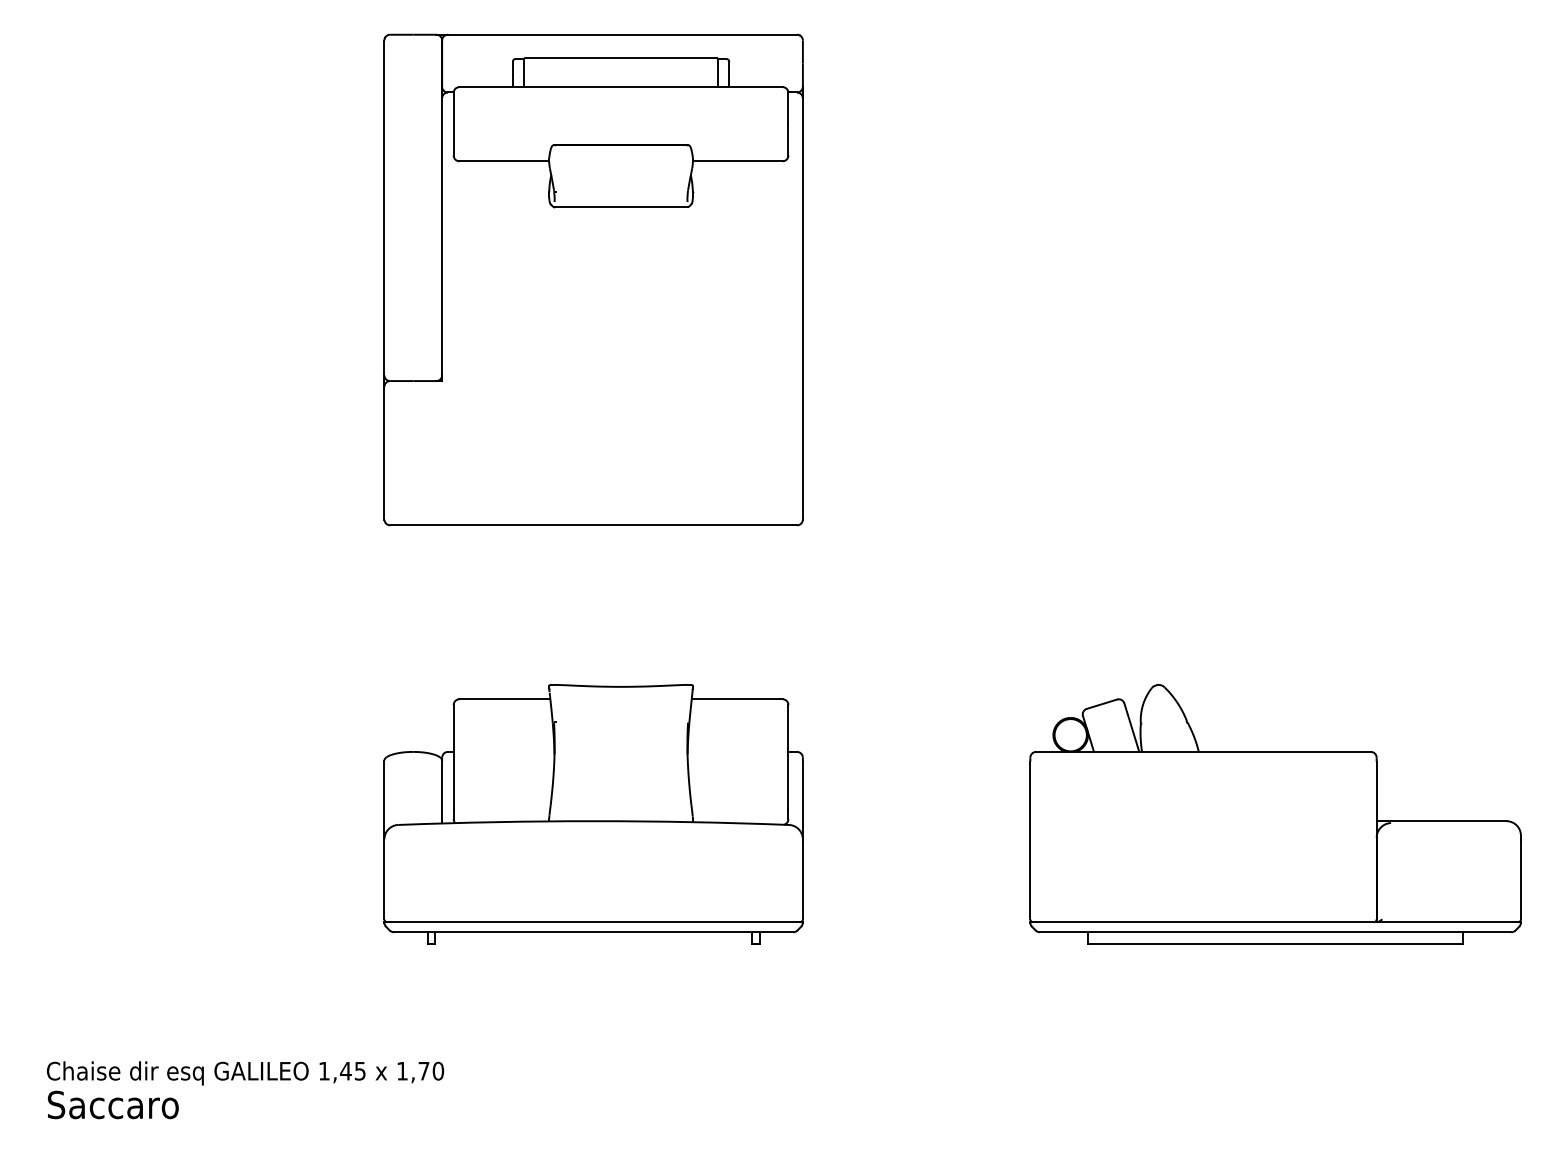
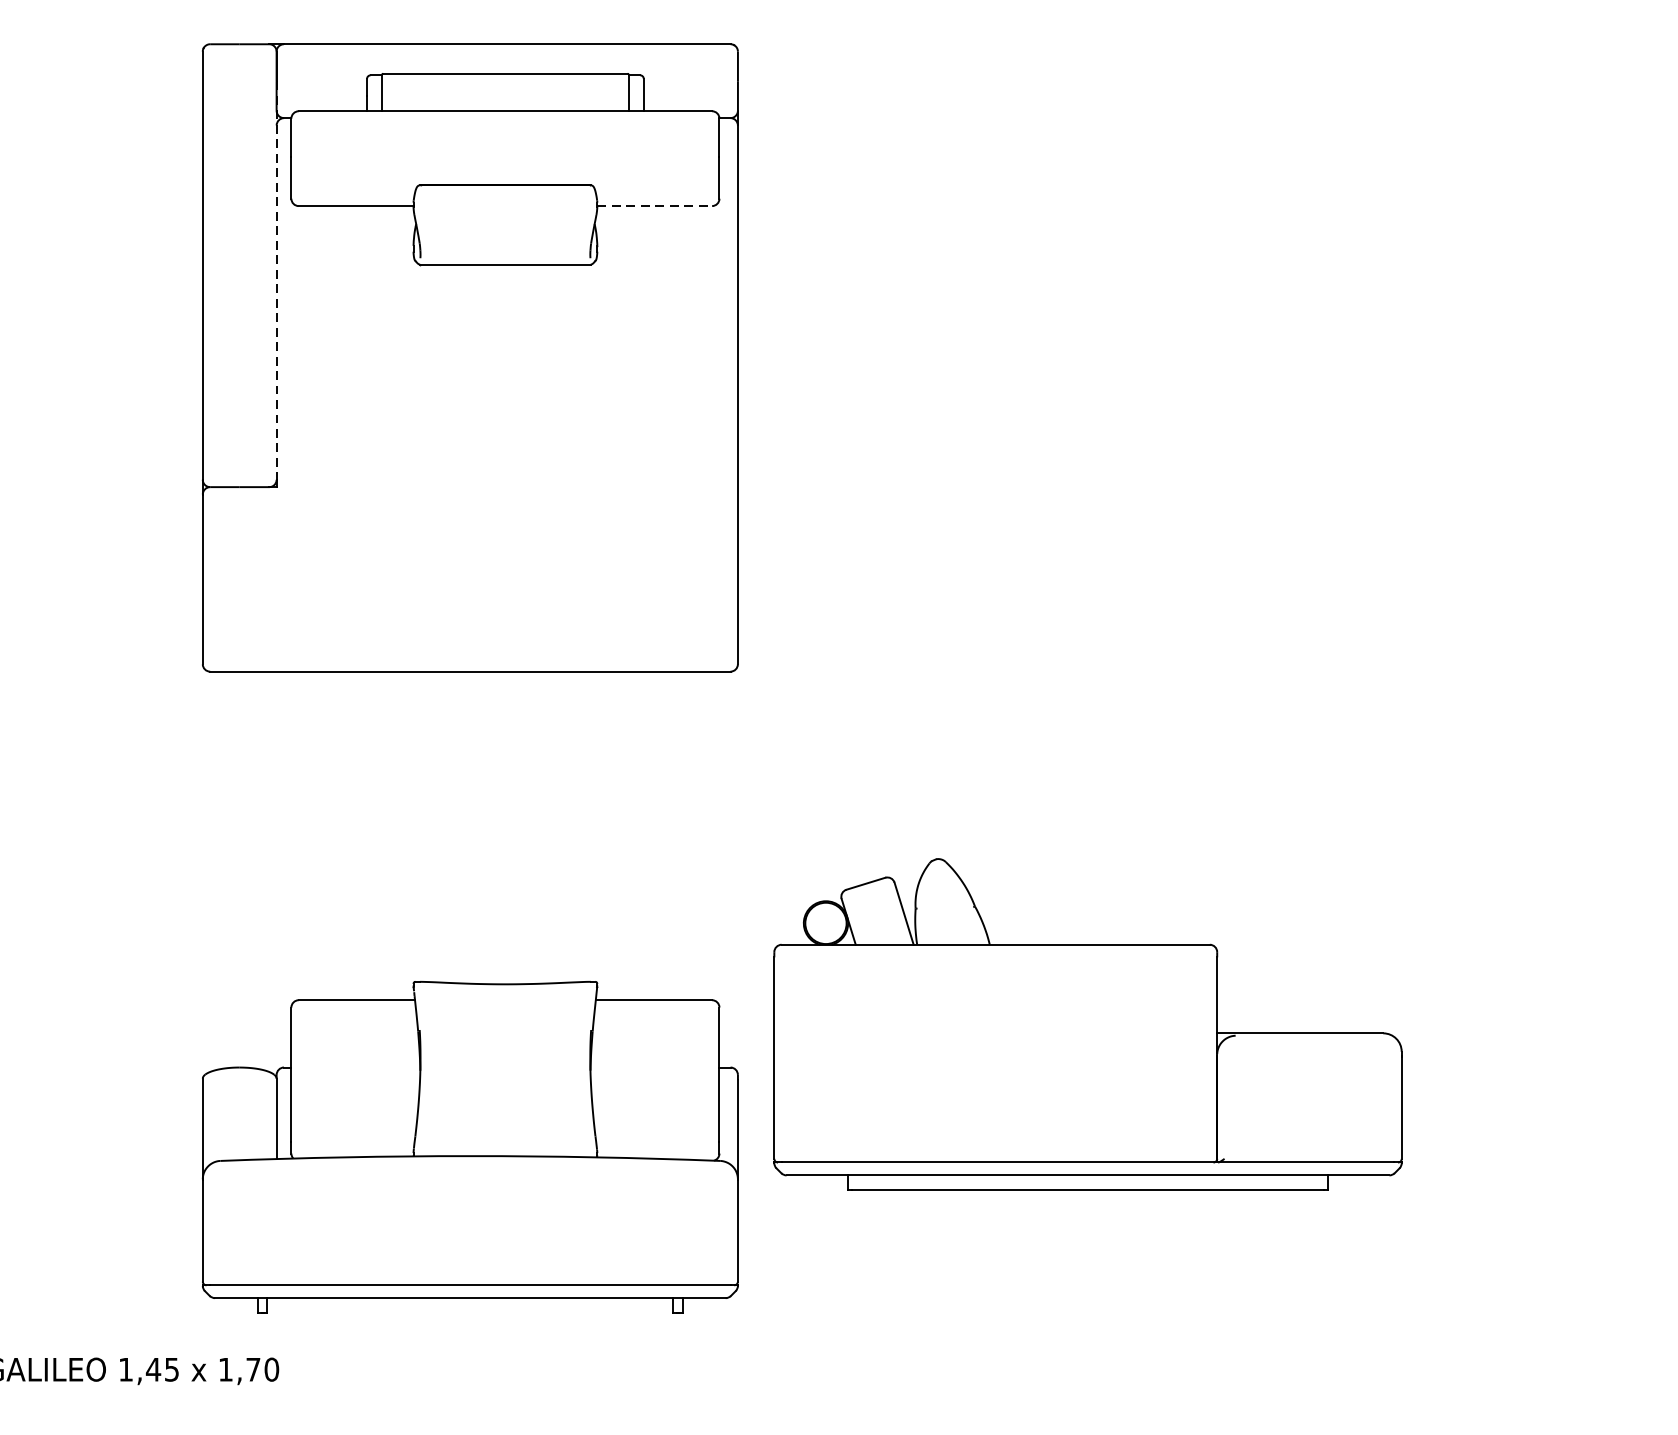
line: (737, 161) -> (654, 206), solid -> dashed
line: (442, 219) -> (277, 280), solid -> dashed
part: (593, 814) -> (470, 1147), moved
part: (1275, 814) -> (1087, 1024), moved

